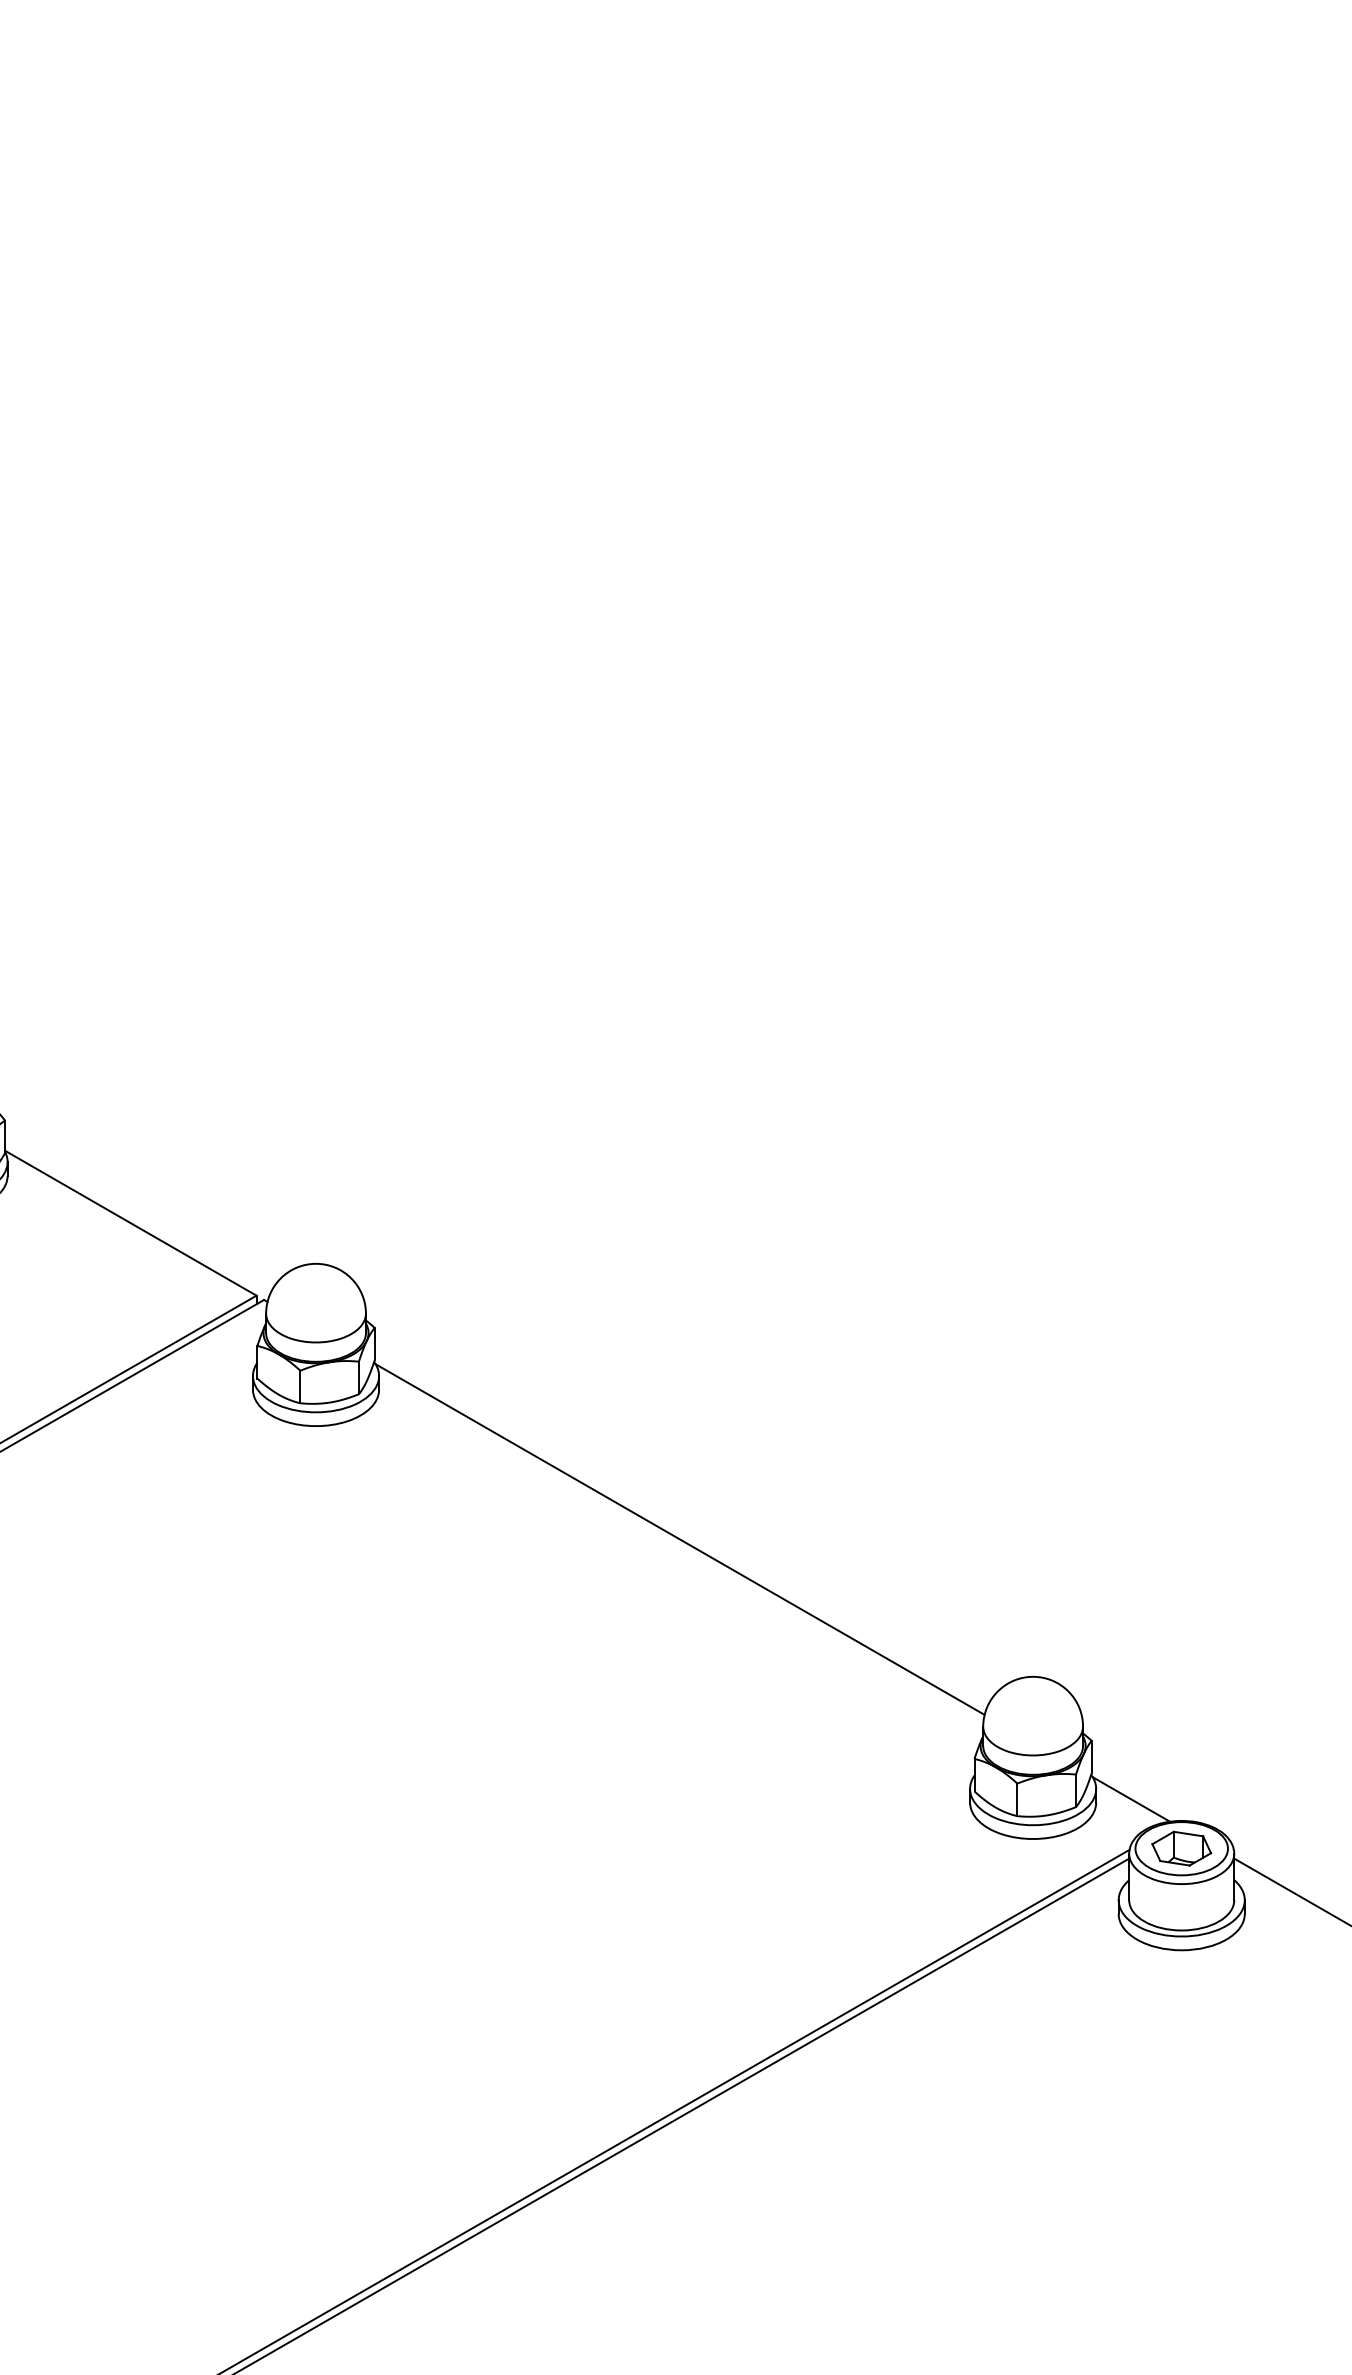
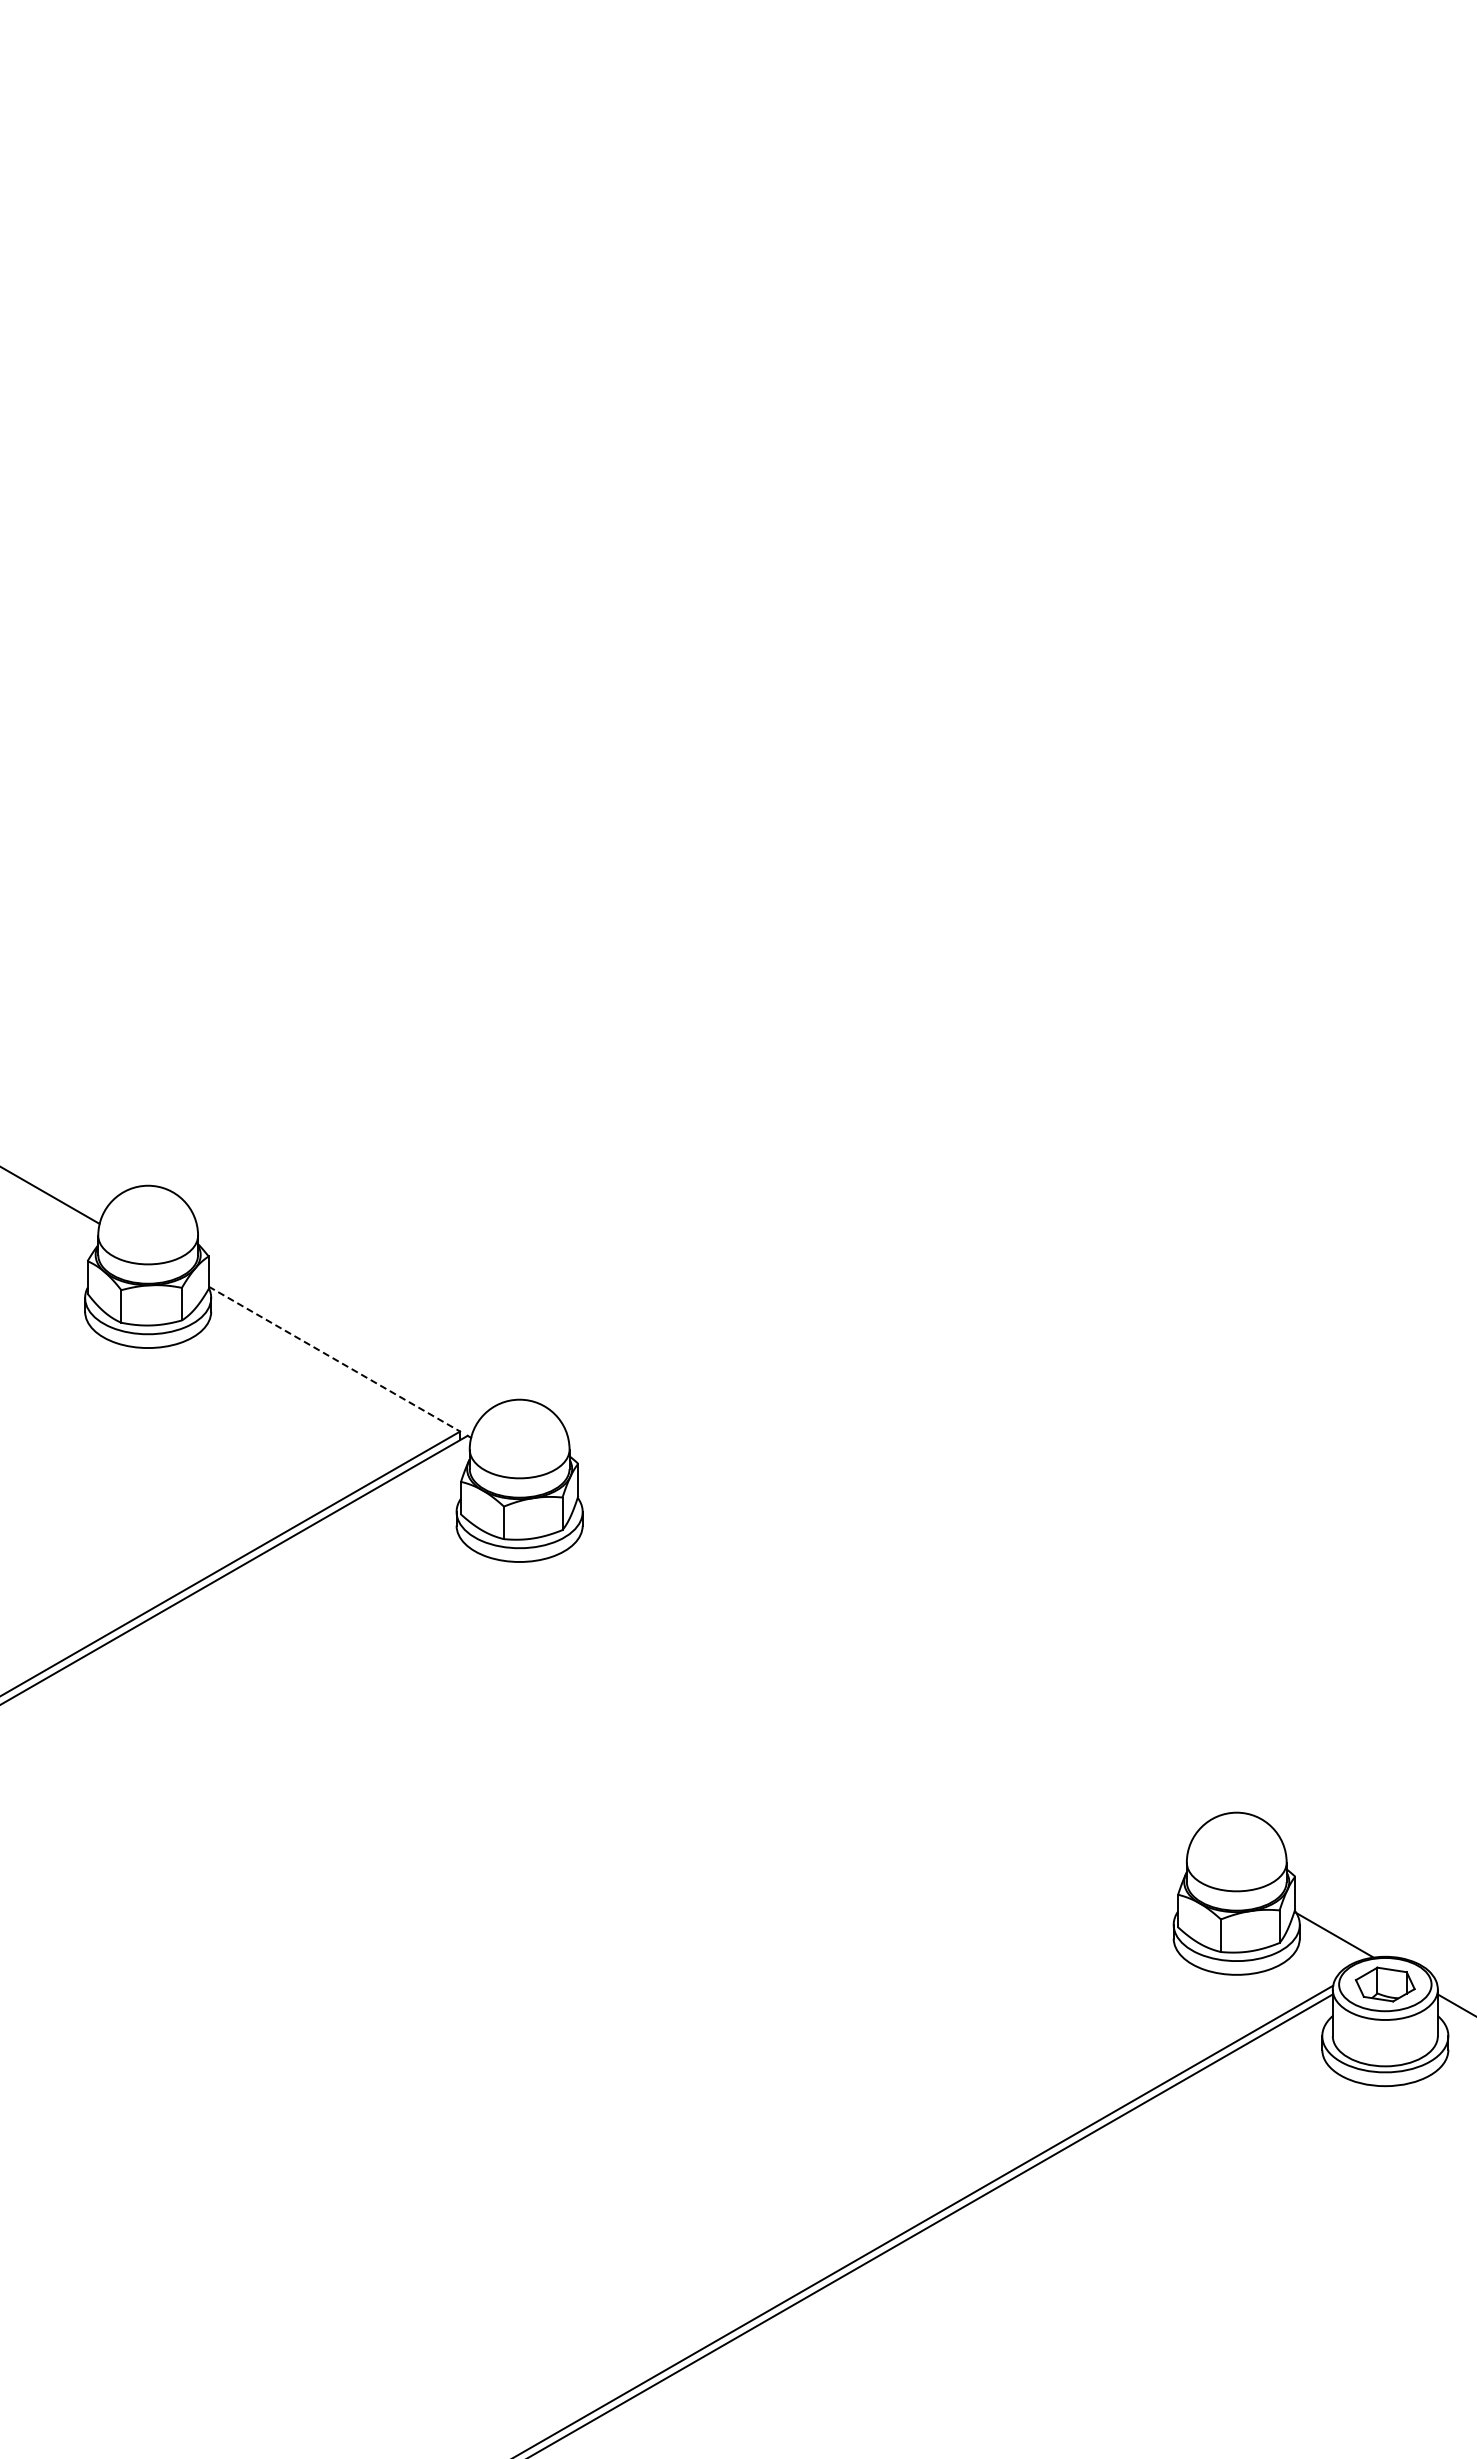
line: (130, 1223) -> (334, 1359), solid -> dashed
line: (679, 1539) -> (883, 1675), removed

